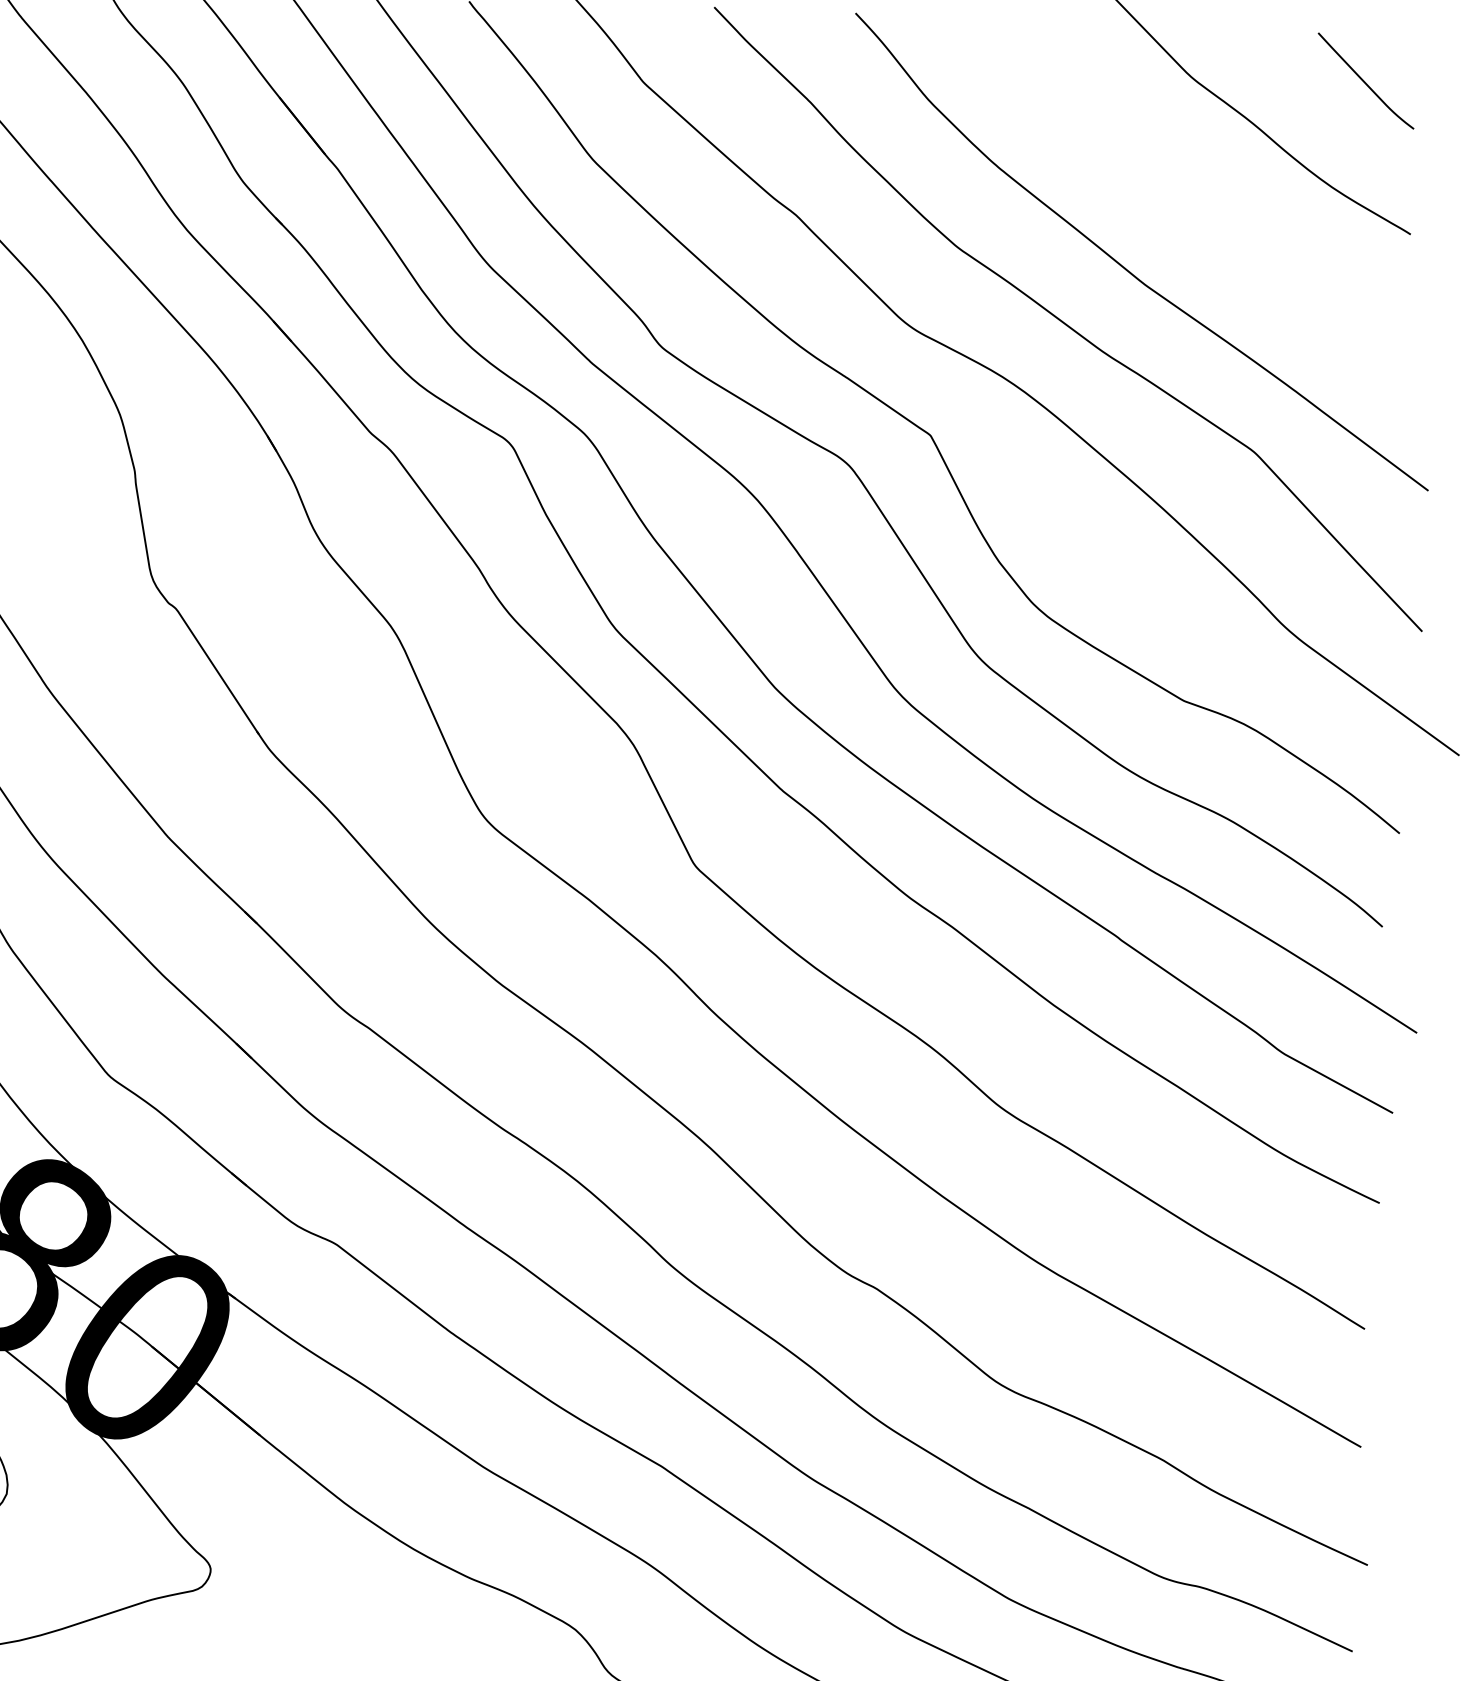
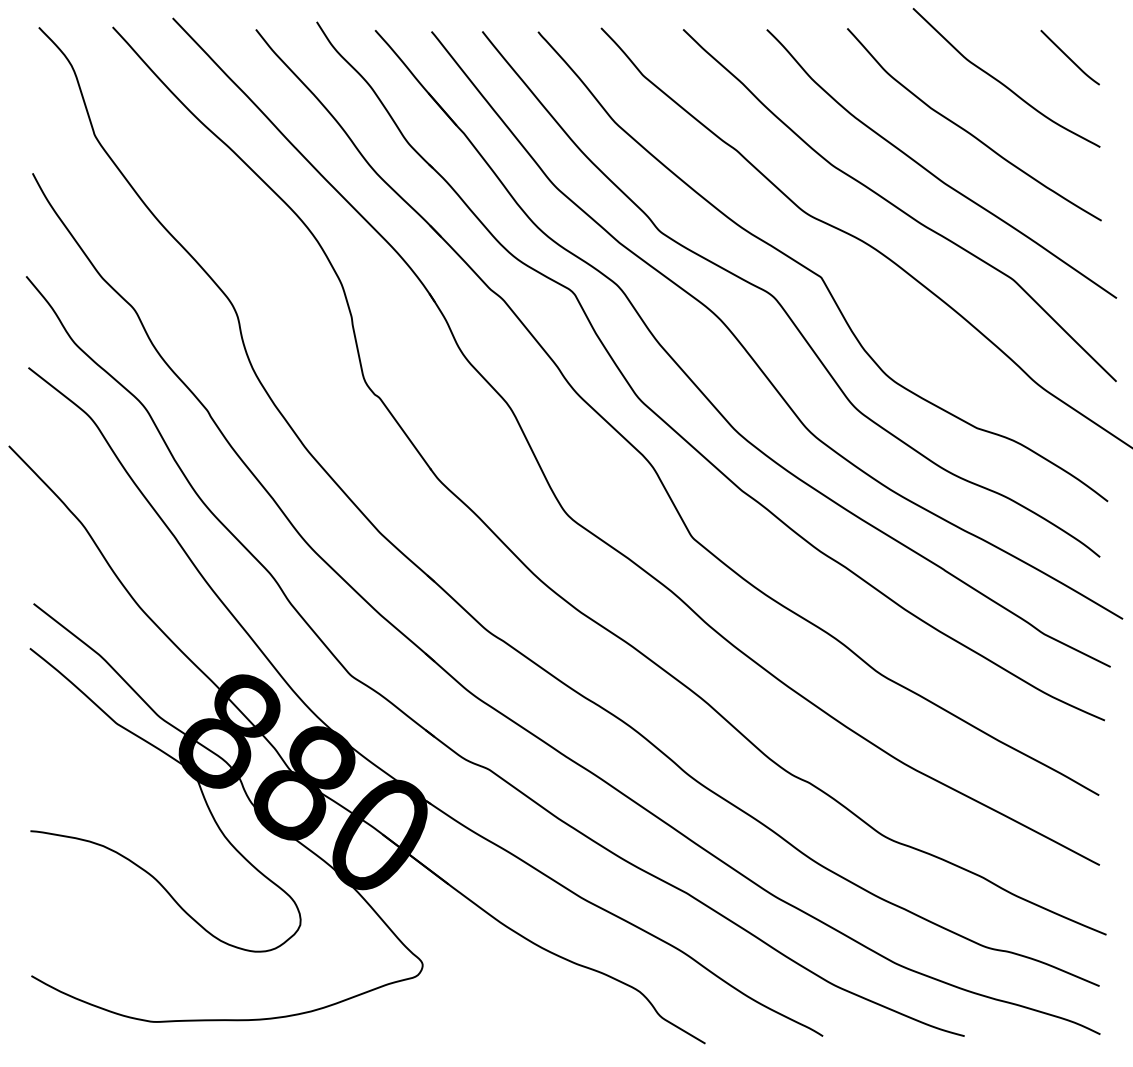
curve: (1192, 200) -> (970, 132), added

